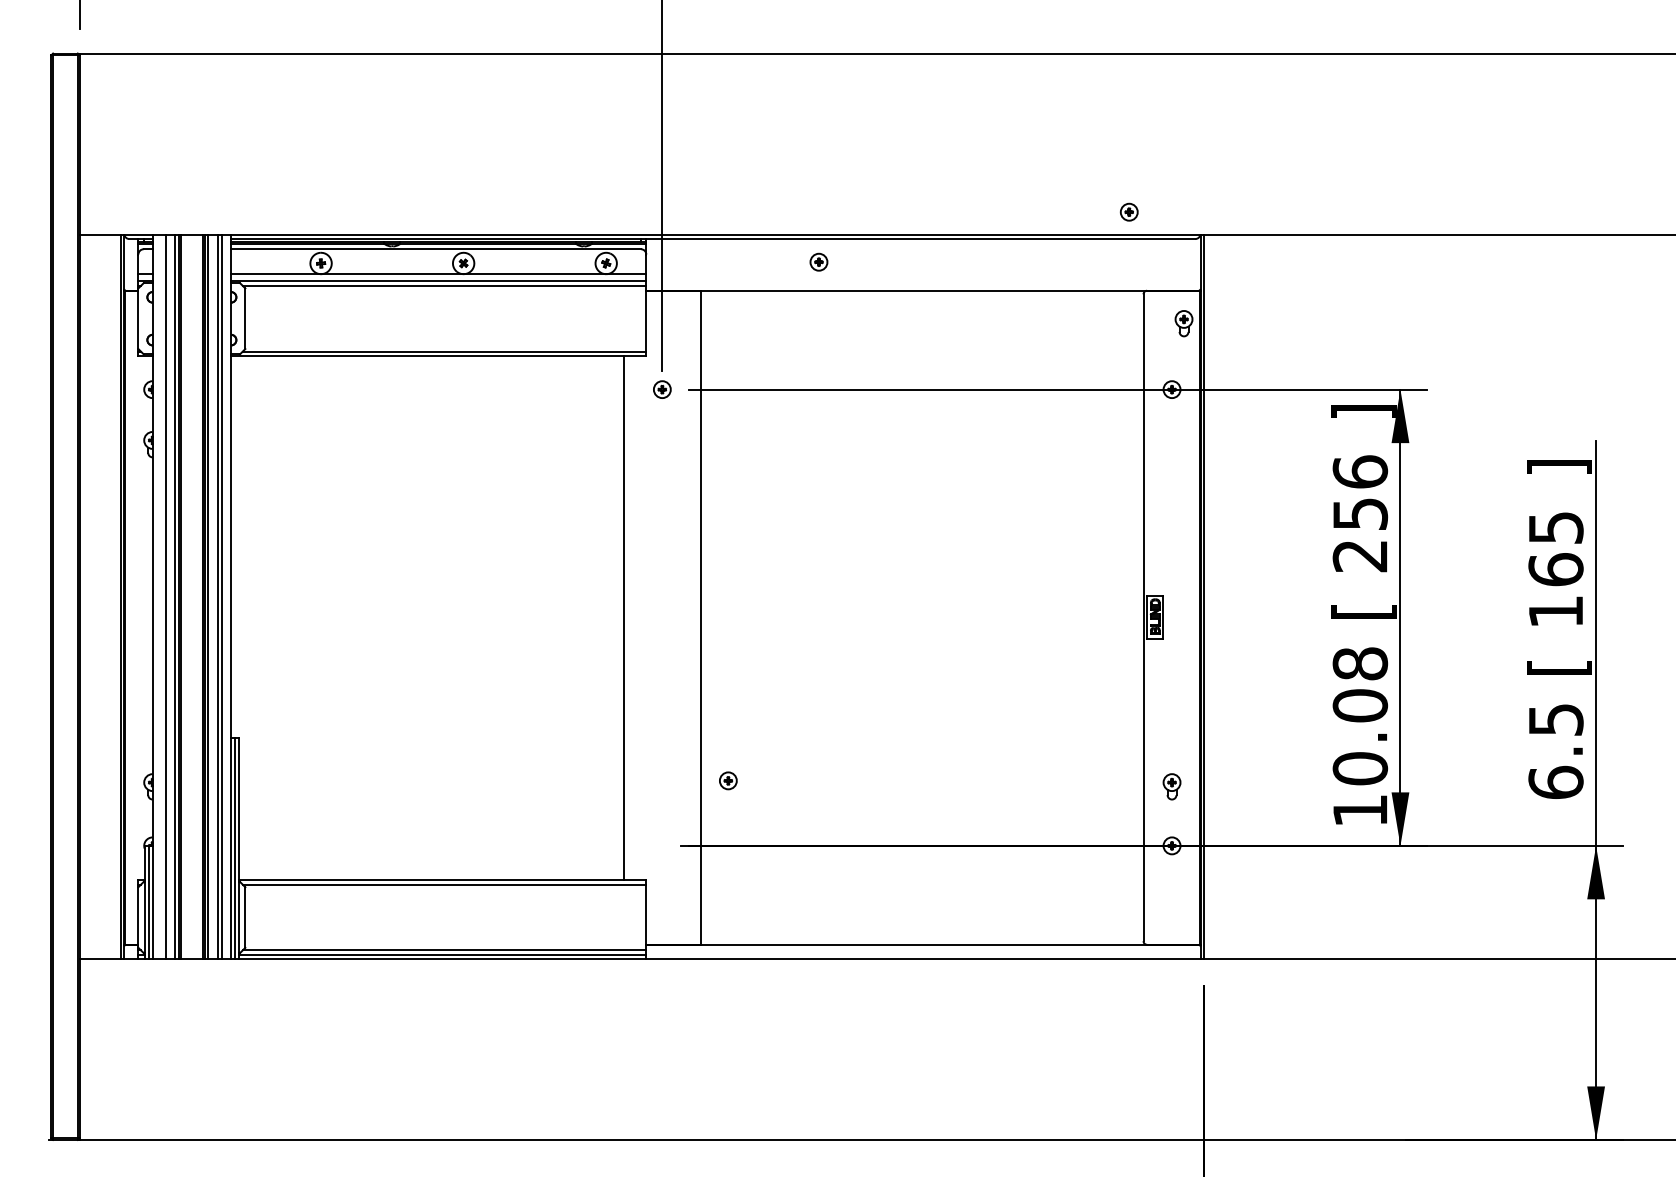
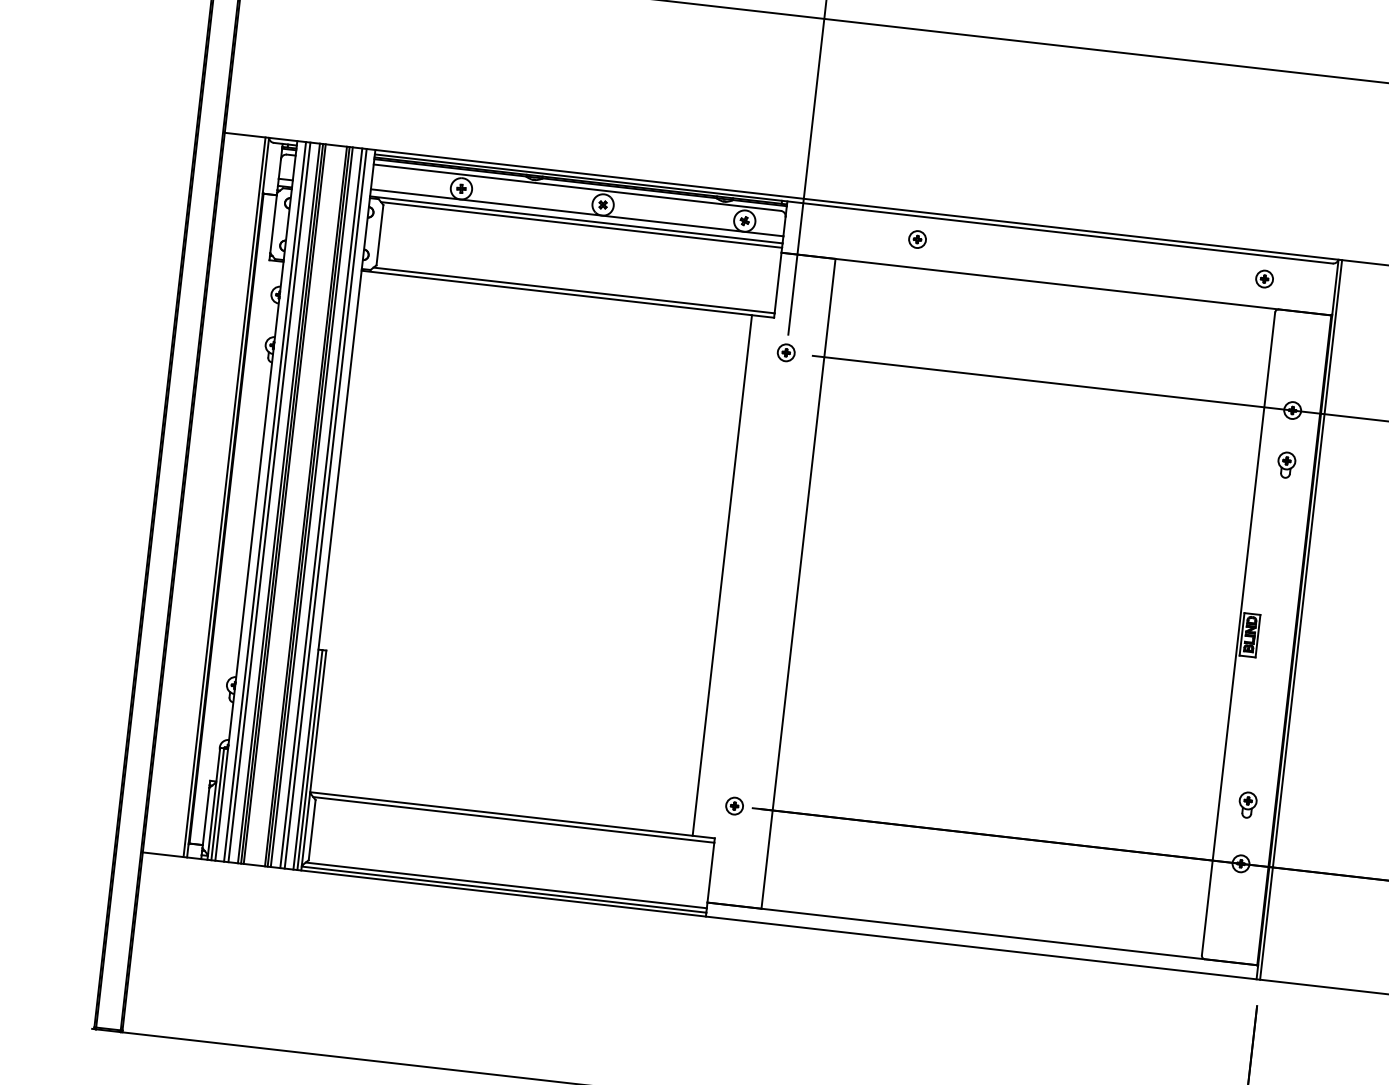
part: (1128, 211) -> (1263, 278), moved
part: (818, 261) -> (917, 238), moved
part: (1183, 323) -> (1285, 464), moved
line: (161, 596) -> (265, 501), added
part: (728, 780) -> (734, 805), moved

